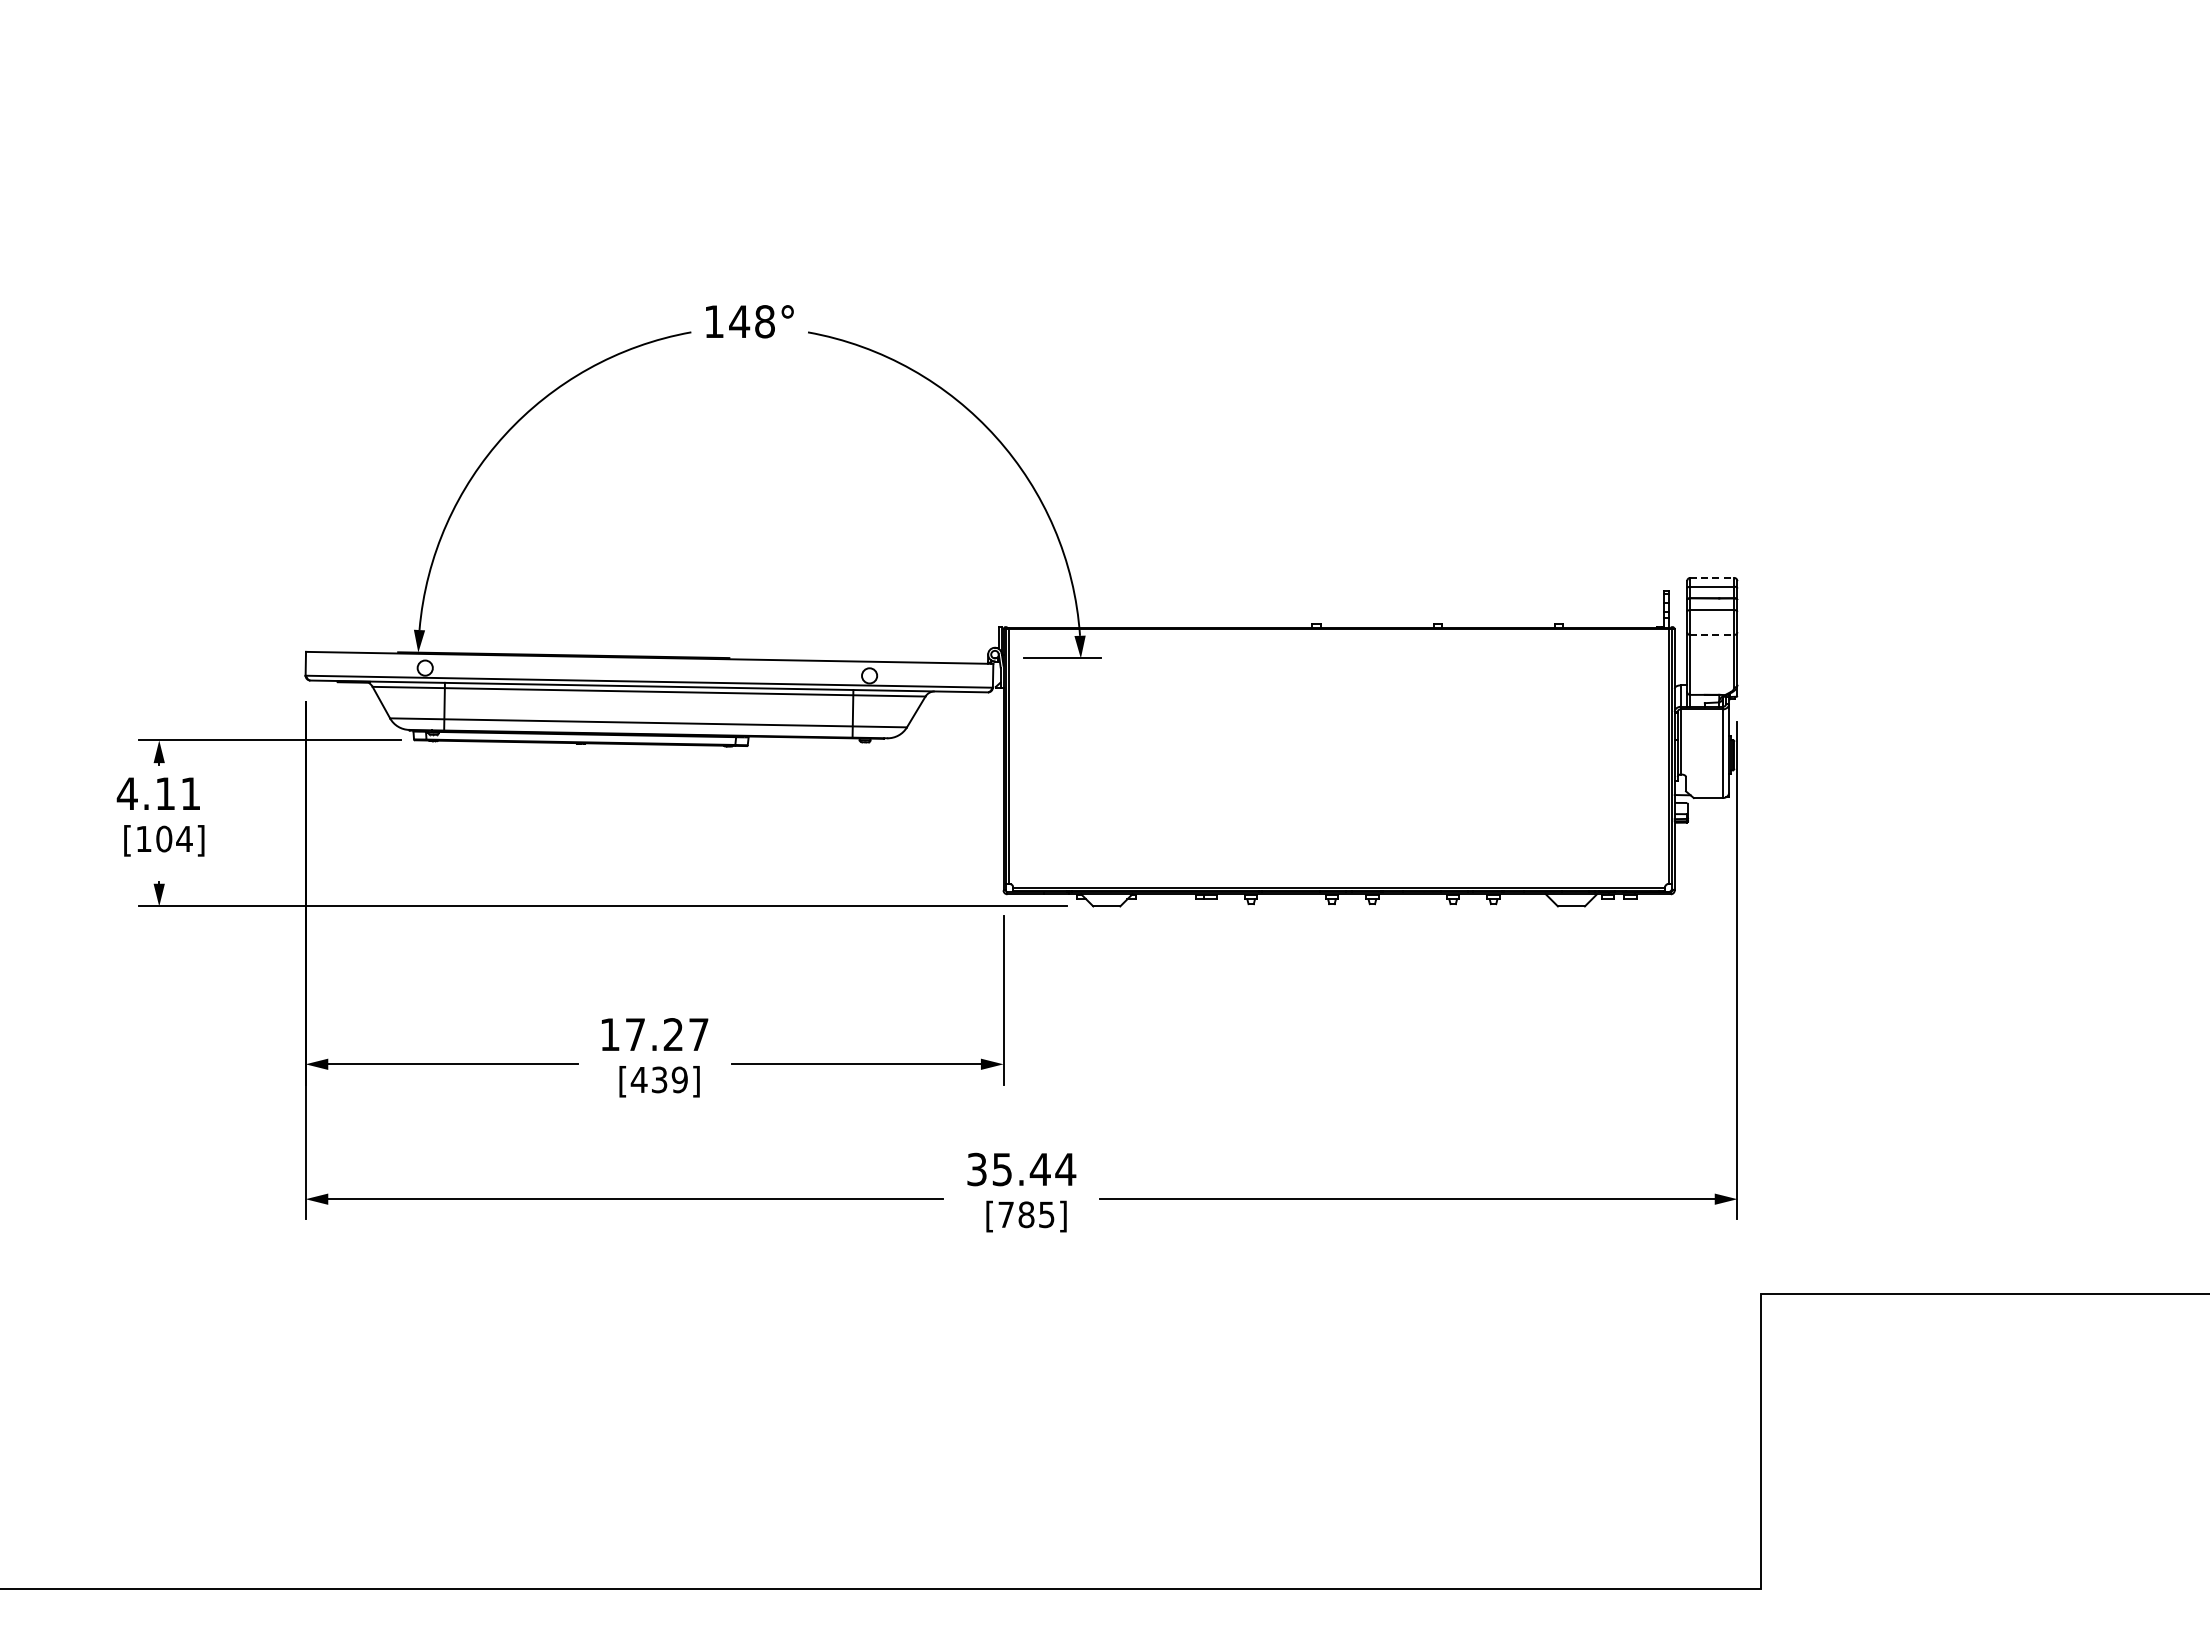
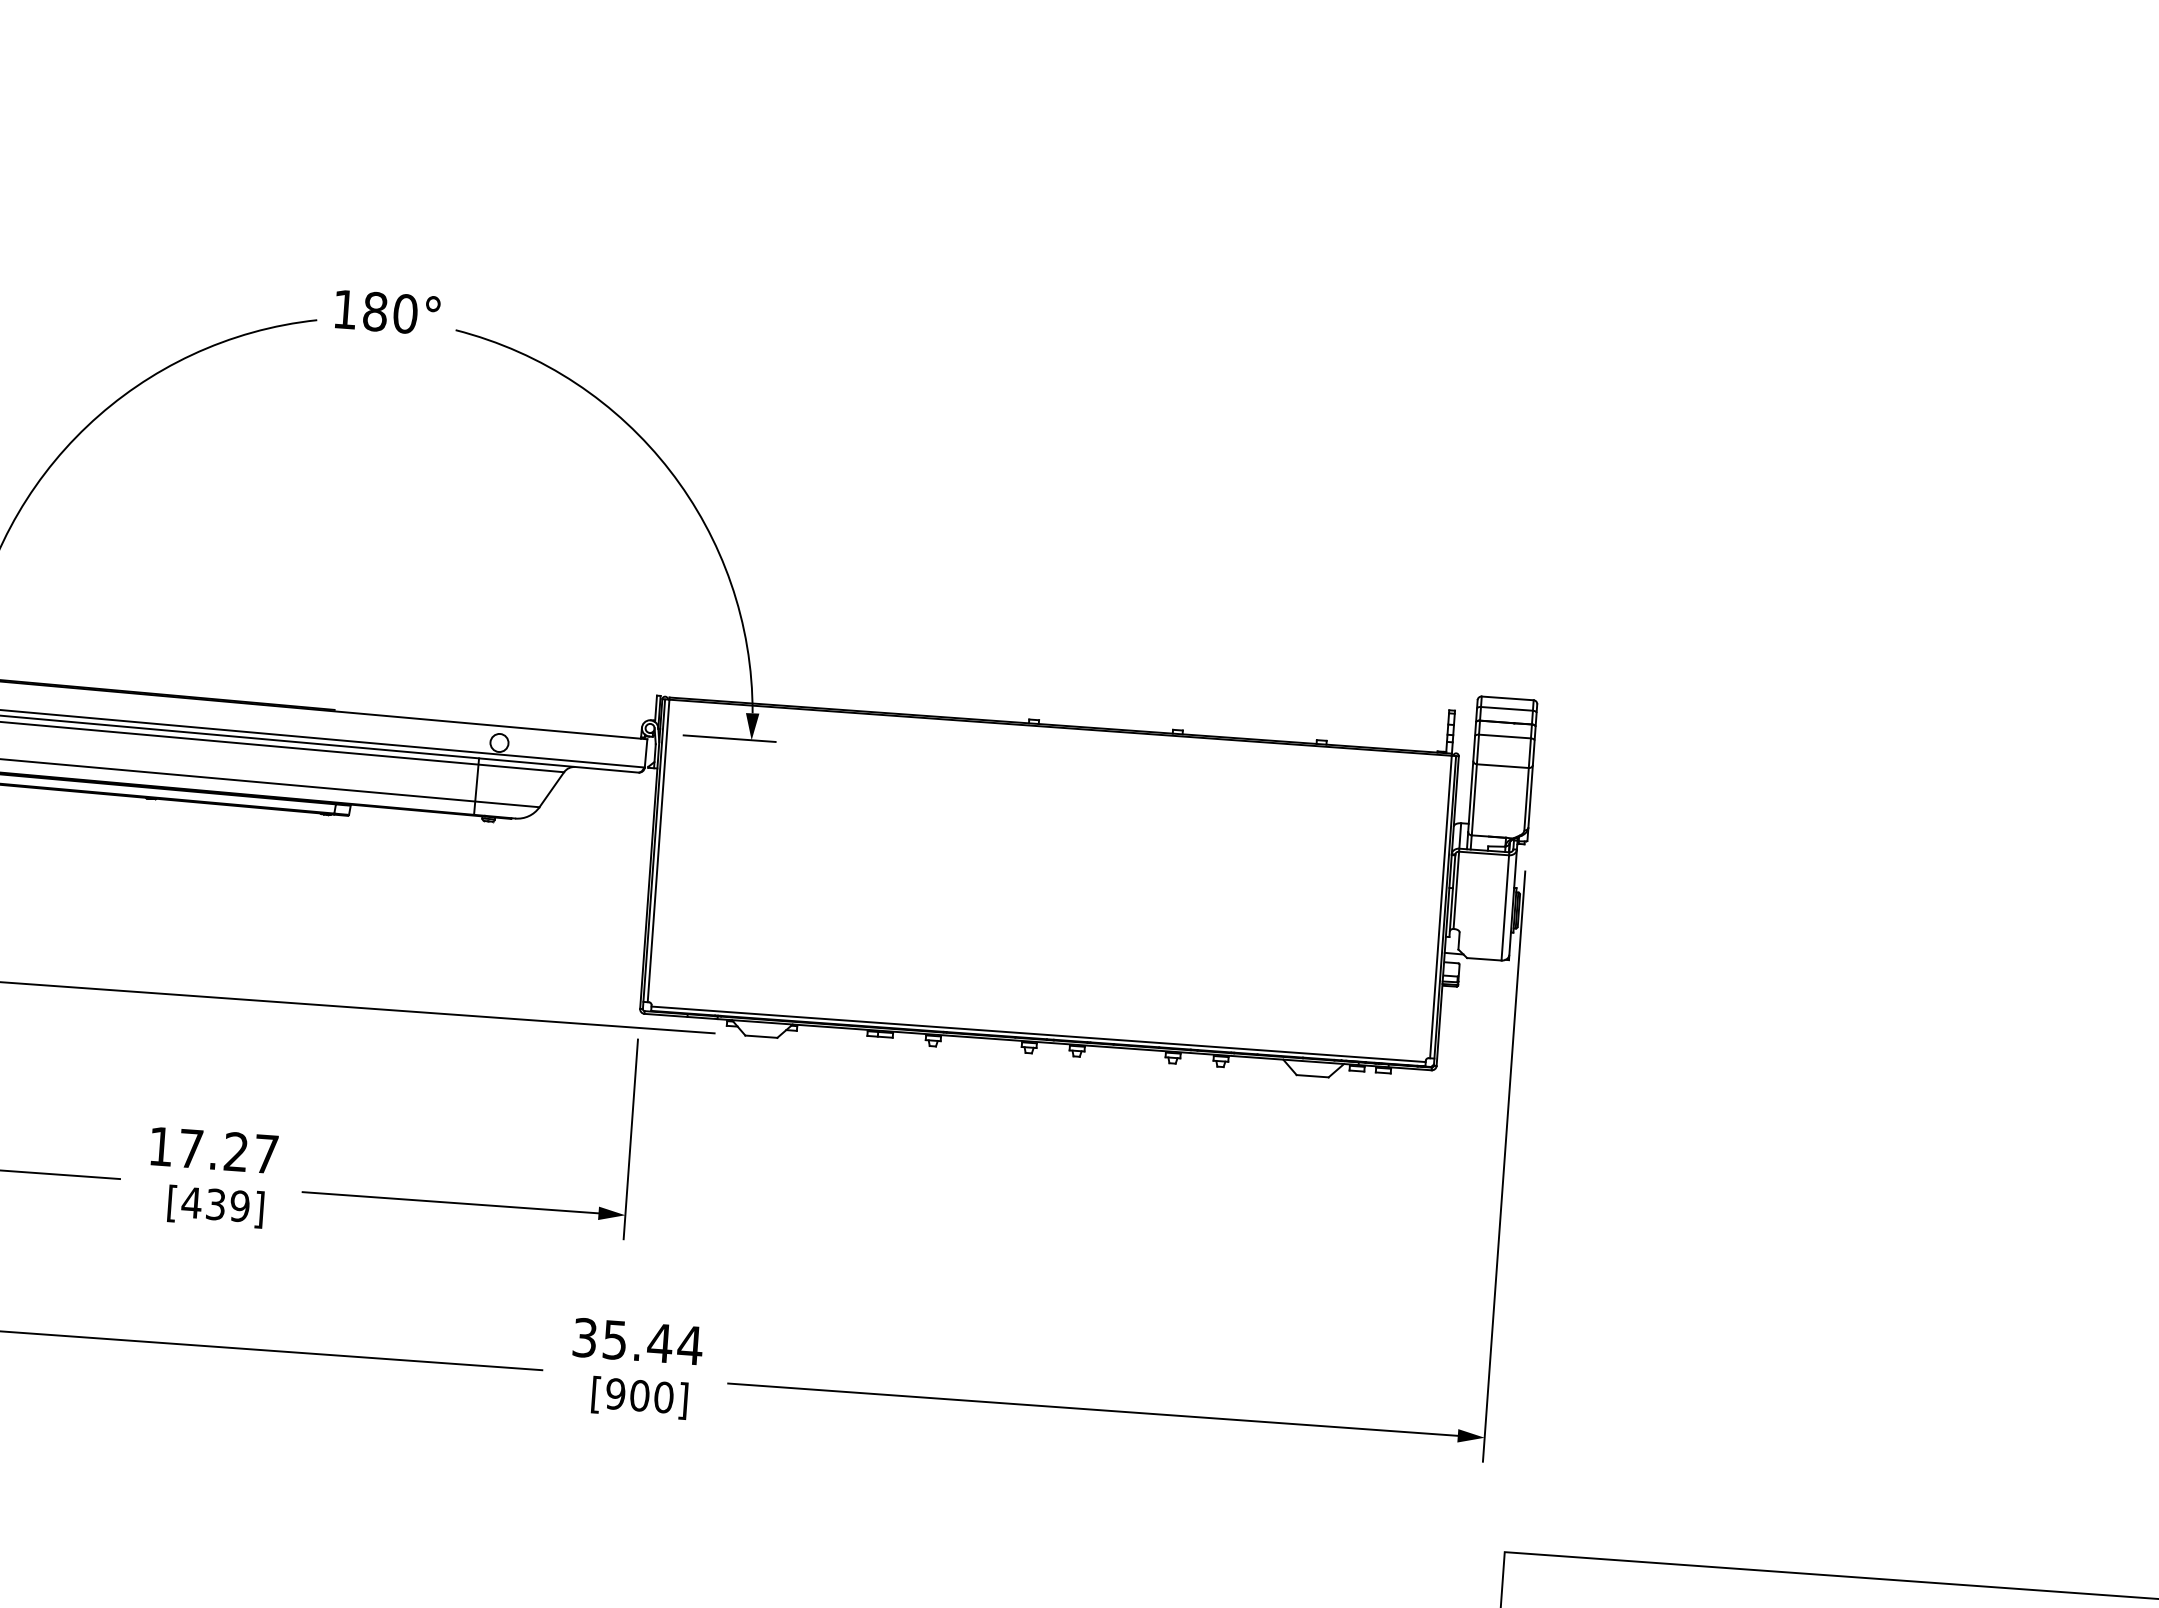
text: (752, 321) -> (390, 312), 148° -> 180°
line: (1712, 577) -> (1508, 697), dashed -> solid
line: (1712, 635) -> (1503, 766), dashed -> solid
text: (1026, 1214) -> (639, 1395), [785] -> [900]

